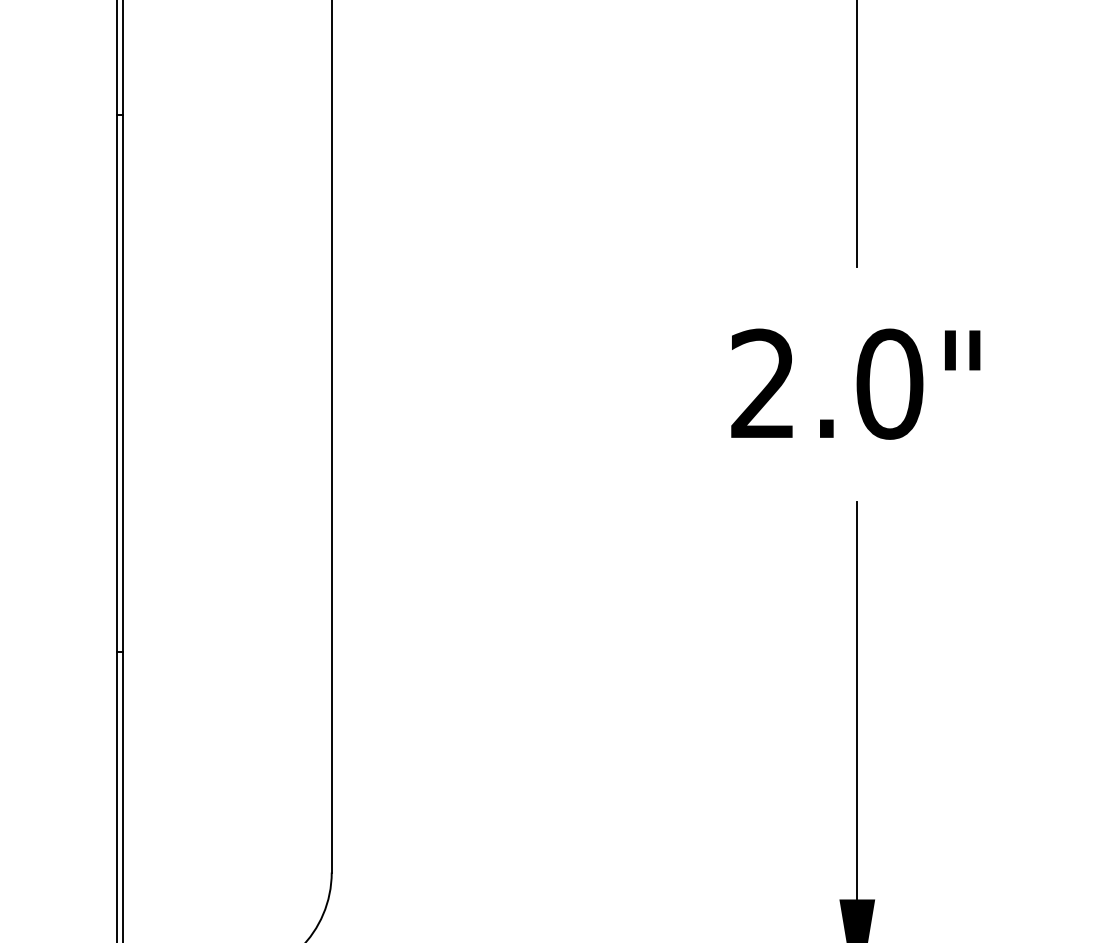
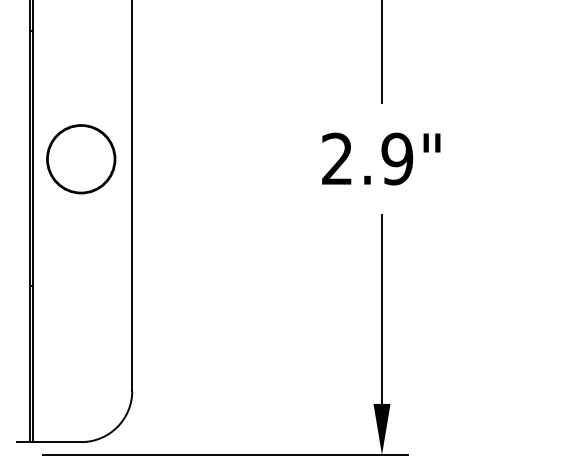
text: (889, 382) -> (397, 158), 2.0" -> 2.9"
circle: (224, 385) -> (81, 159), added

